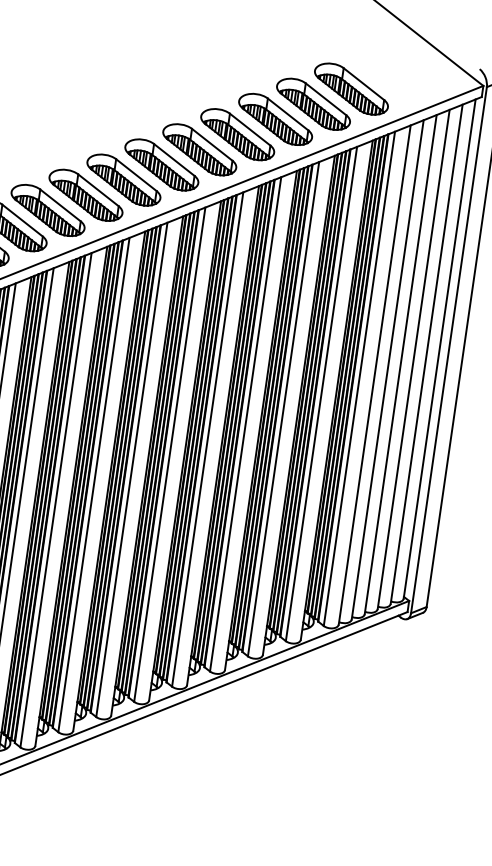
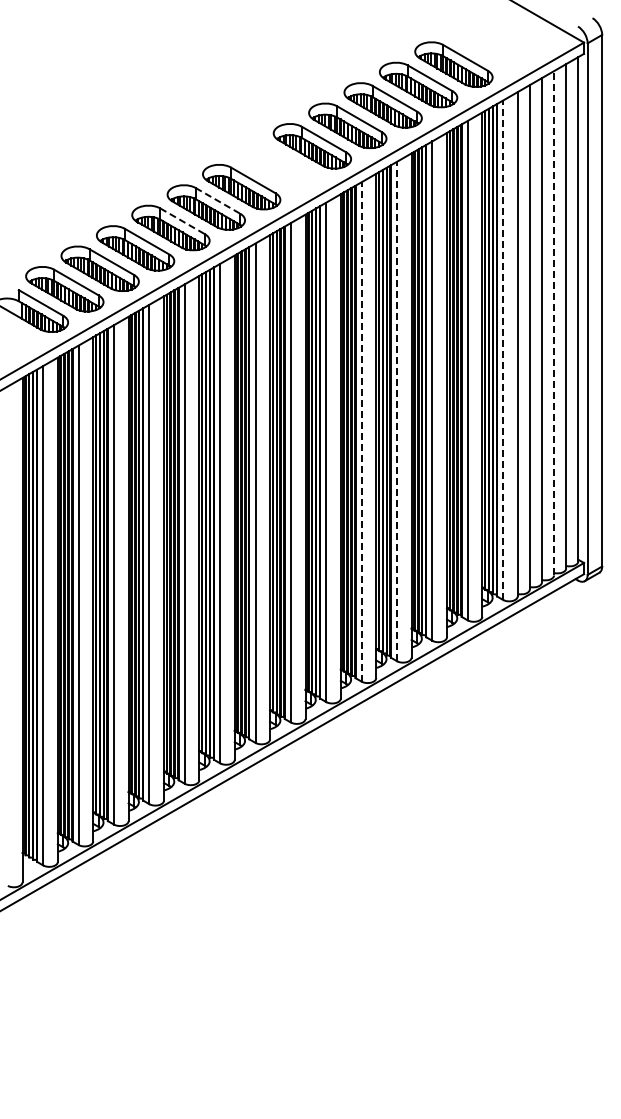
part: (161, 164) -> (276, 166), removed
line: (98, 189) -> (217, 200), solid -> dashed
line: (60, 205) -> (182, 221), solid -> dashed
line: (414, 358) -> (554, 322), solid -> dashed
line: (359, 379) -> (503, 350), solid -> dashed
line: (245, 424) -> (396, 411), solid -> dashed
line: (207, 439) -> (361, 431), solid -> dashed

